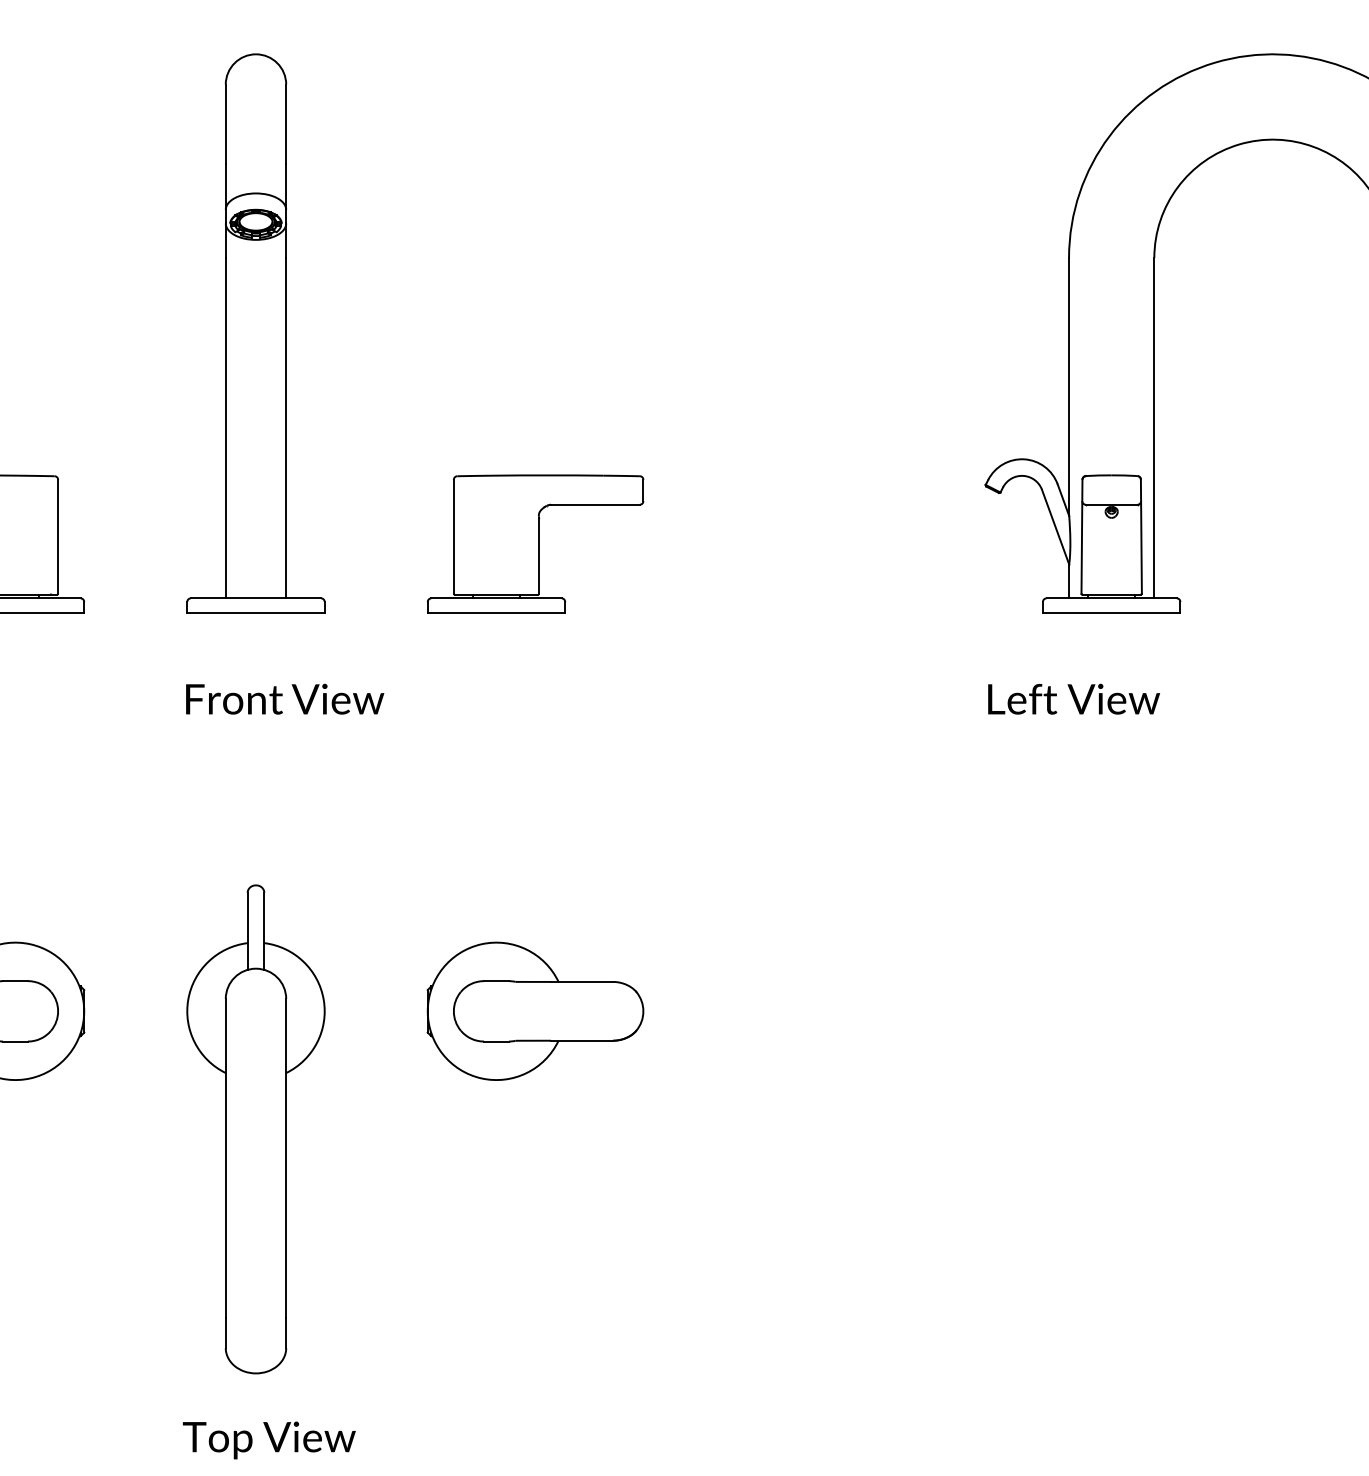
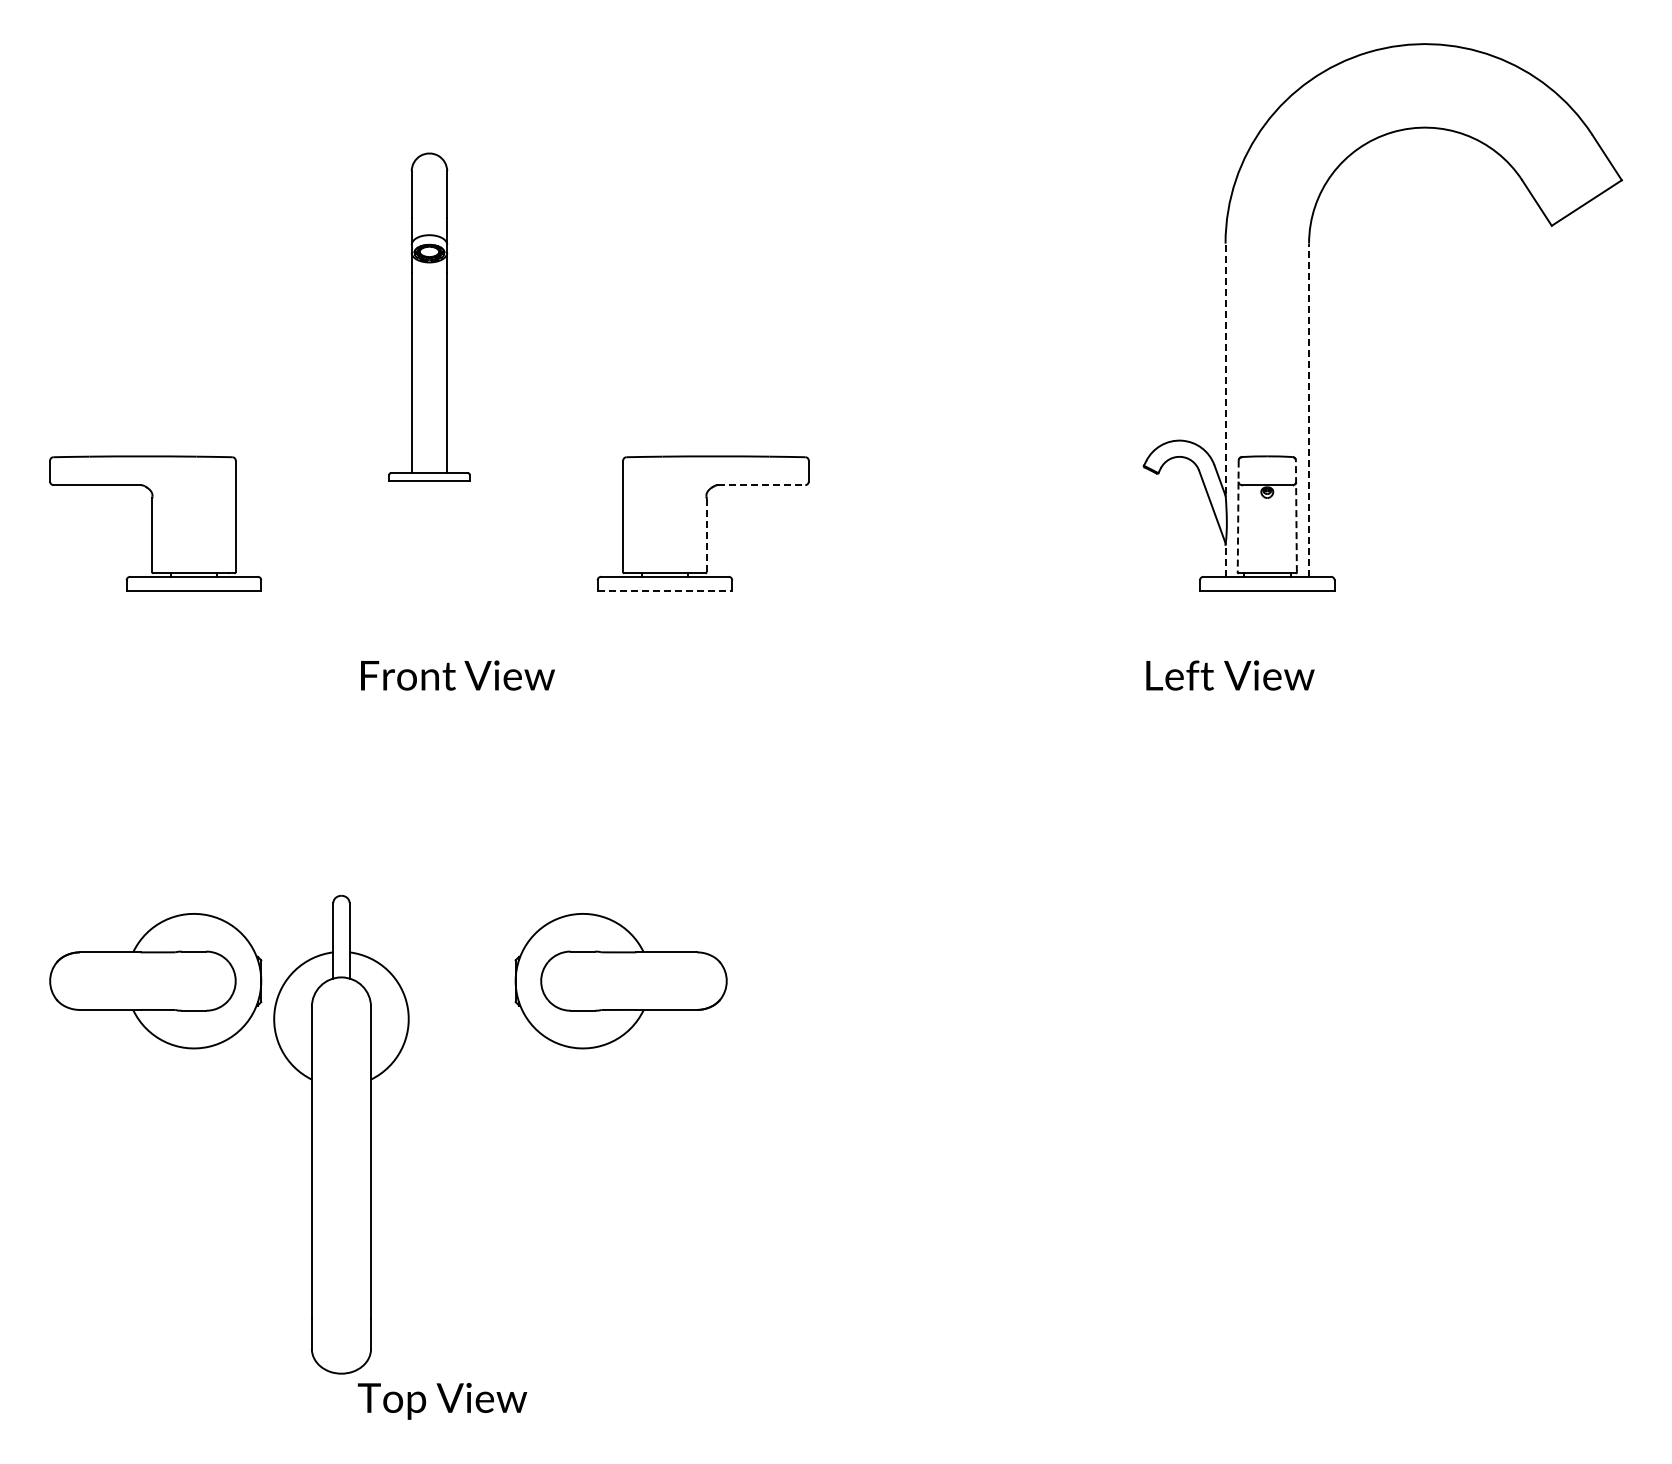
part: (256, 333) -> (429, 317), size x0.6
line: (1068, 385) -> (1225, 368), solid -> dashed
line: (1154, 428) -> (1309, 410), solid -> dashed
line: (596, 505) -> (762, 485), solid -> dashed
line: (1082, 536) -> (1238, 516), solid -> dashed
line: (1141, 536) -> (1296, 516), solid -> dashed
line: (538, 555) -> (706, 534), solid -> dashed
line: (1068, 581) -> (1225, 560), solid -> dashed
line: (497, 612) -> (665, 590), solid -> dashed
part: (534, 1011) -> (620, 981), moved
part: (256, 1129) -> (341, 1134), moved

